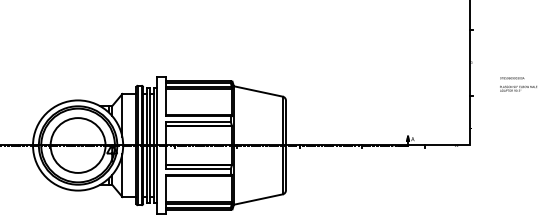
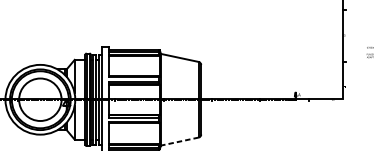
line: (258, 199) -> (179, 141), solid -> dashed

